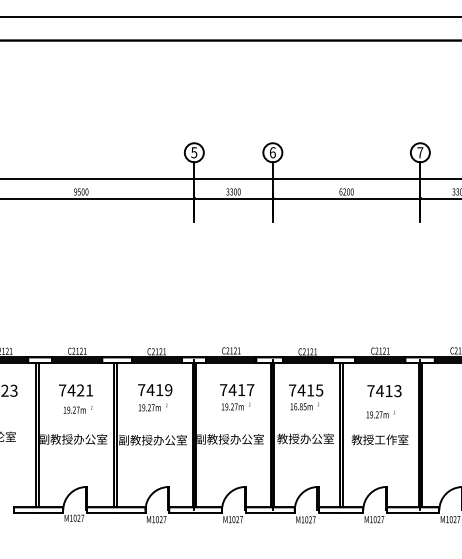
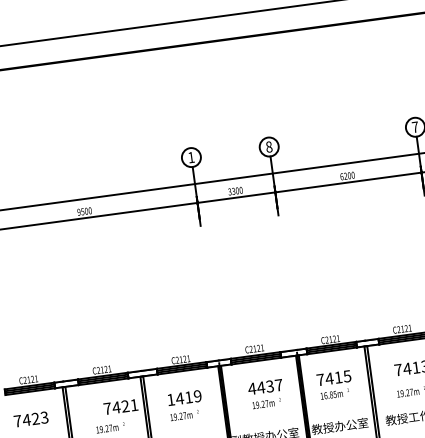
text: (194, 152) -> (191, 157), 5 -> 1
text: (272, 152) -> (268, 146), 6 -> 8
text: (141, 389) -> (170, 399), 7419 -> 1419
text: (75, 390) -> (120, 407), moved
text: (232, 390) -> (261, 388), 7417 -> 4437

